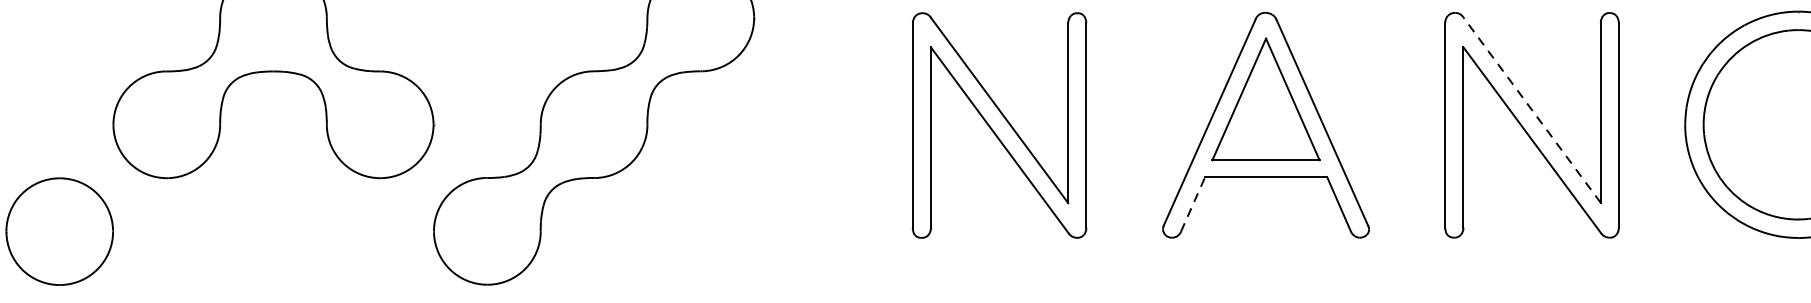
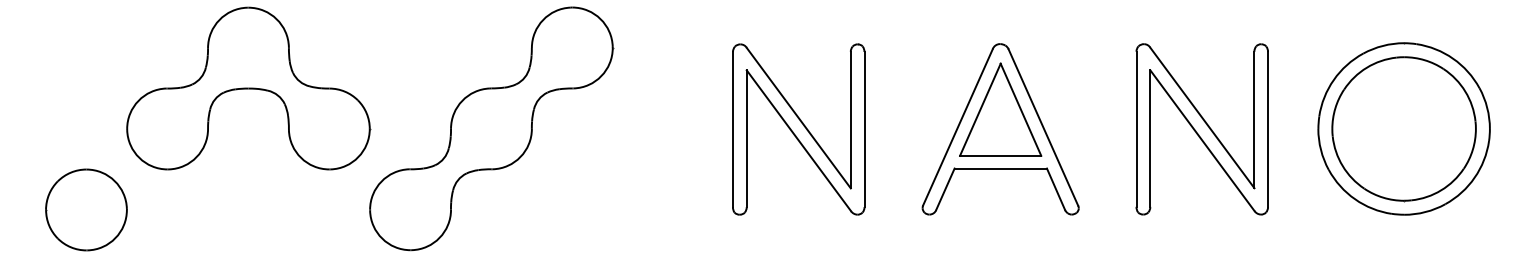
line: (1532, 109) -> (1202, 117), dashed -> solid
line: (1193, 204) -> (945, 189), dashed -> solid

